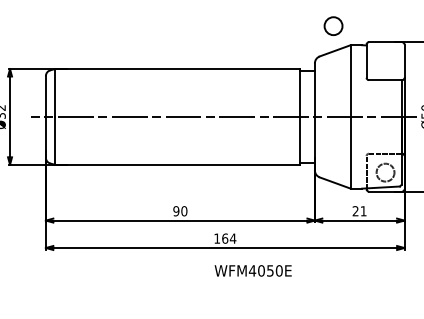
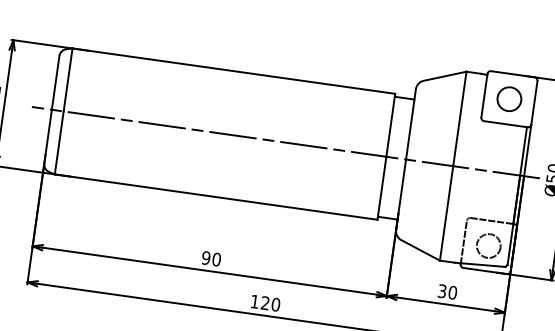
circle: (333, 25) -> (509, 98), moved
text: (359, 211) -> (447, 292), 21 -> 30
text: (229, 238) -> (271, 303), 164 -> 120

